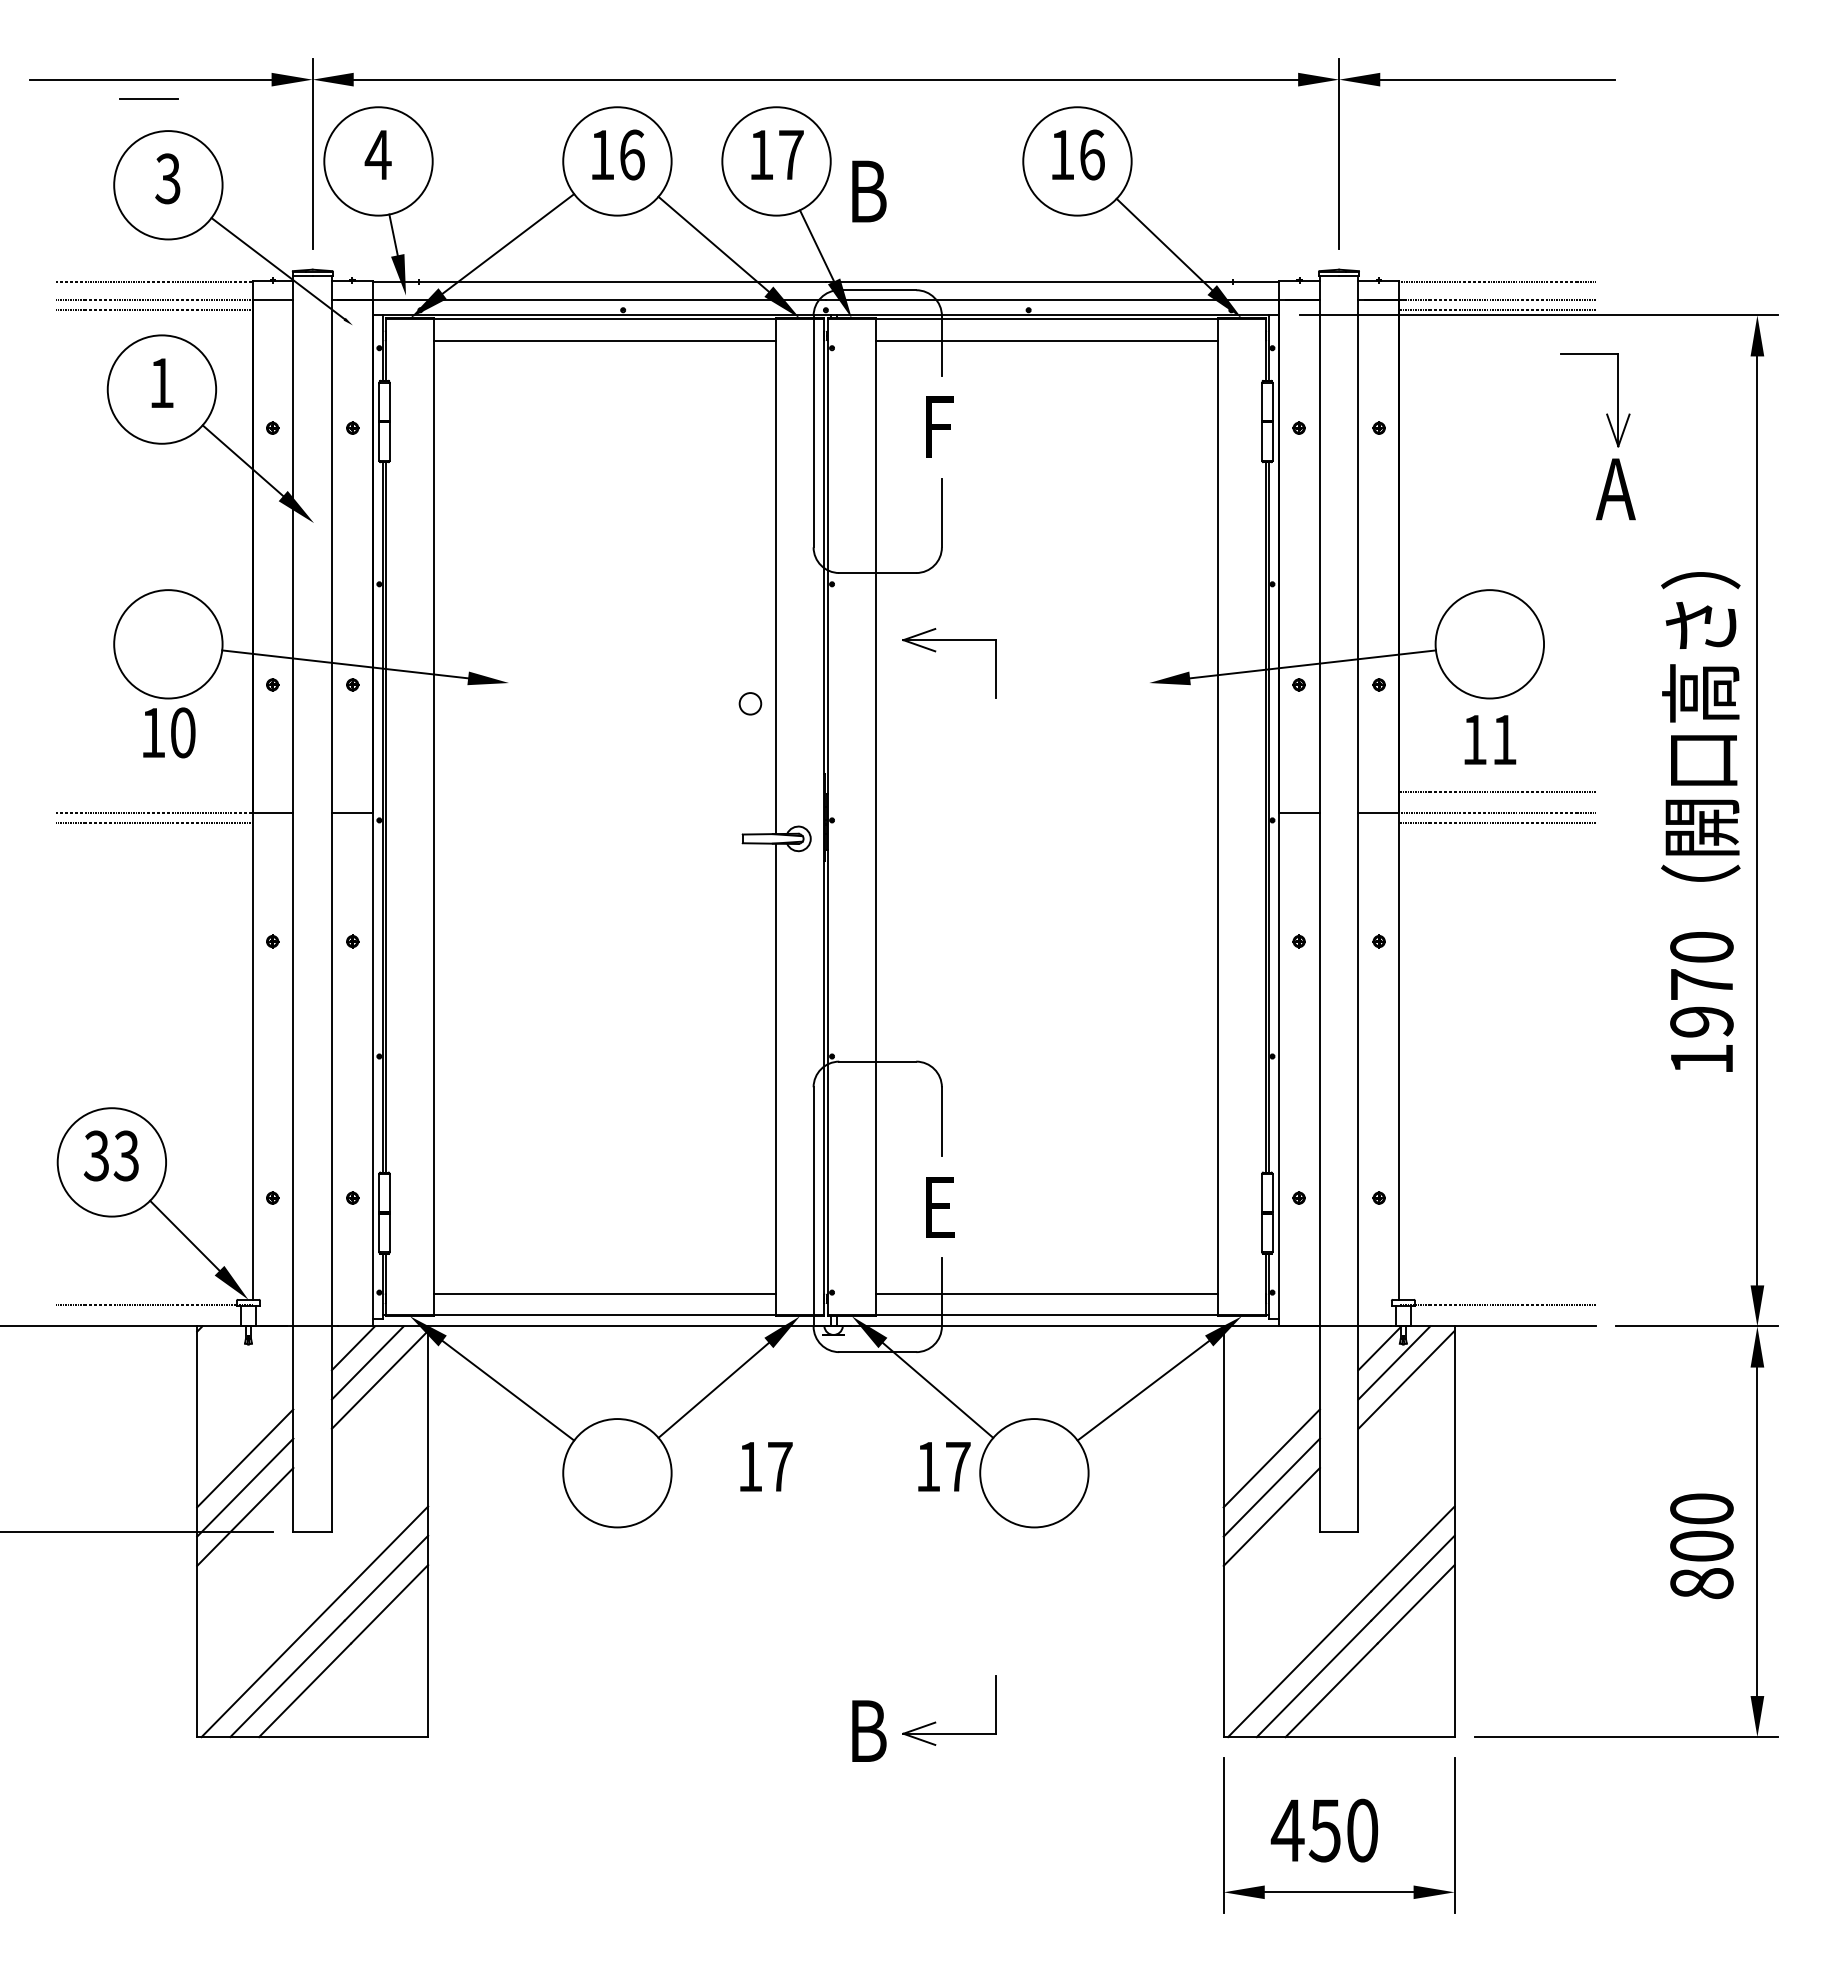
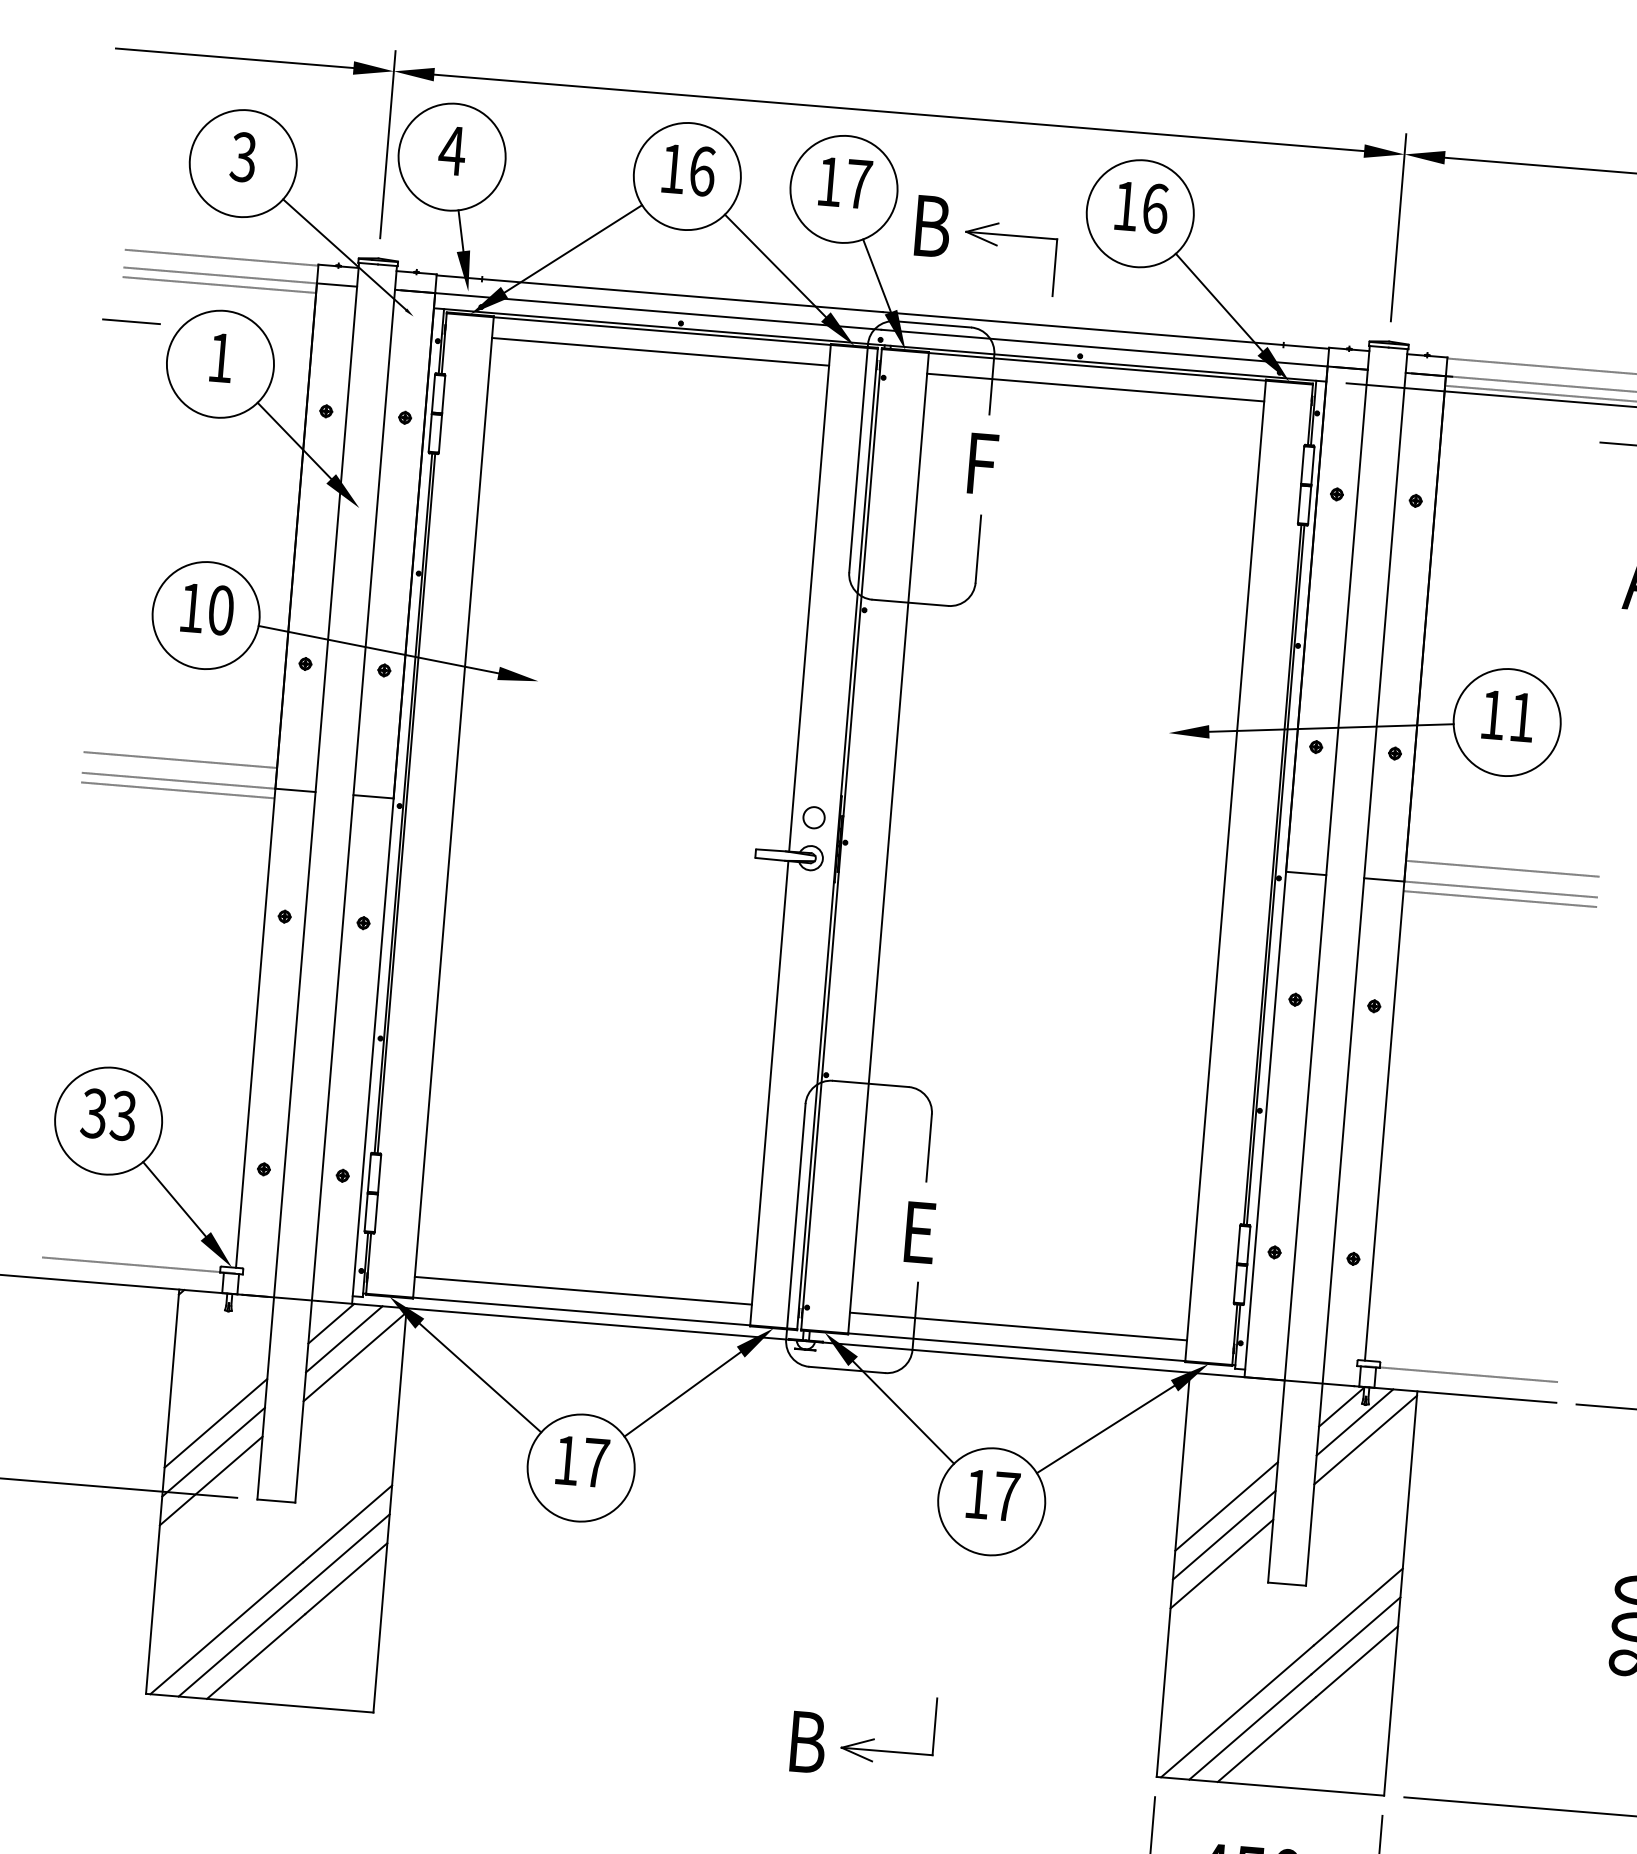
line: (148, 98) -> (131, 321), moved
part: (936, 651) -> (997, 245), moved
circle: (750, 703) -> (814, 817), moved
text: (169, 732) -> (207, 608), moved
text: (1490, 739) -> (1508, 715), moved
line: (154, 792) -> (180, 760), added
text: (766, 1466) -> (582, 1461), moved
text: (944, 1466) -> (993, 1495), moved

